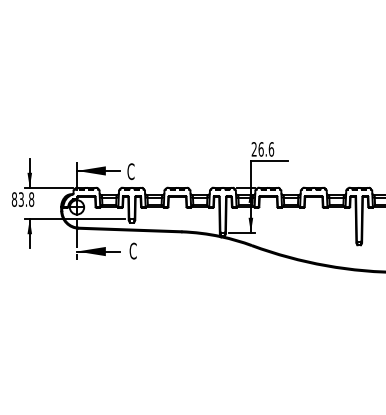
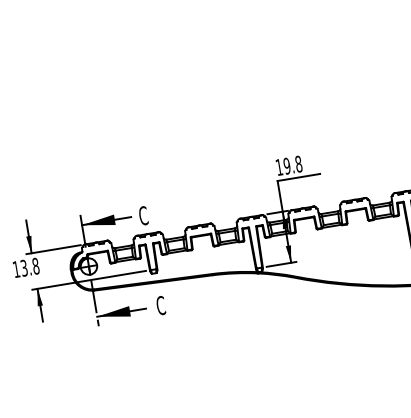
text: (262, 149) -> (288, 165), 26.6 -> 19.8
text: (14, 199) -> (16, 269), 83.8 -> 13.8

